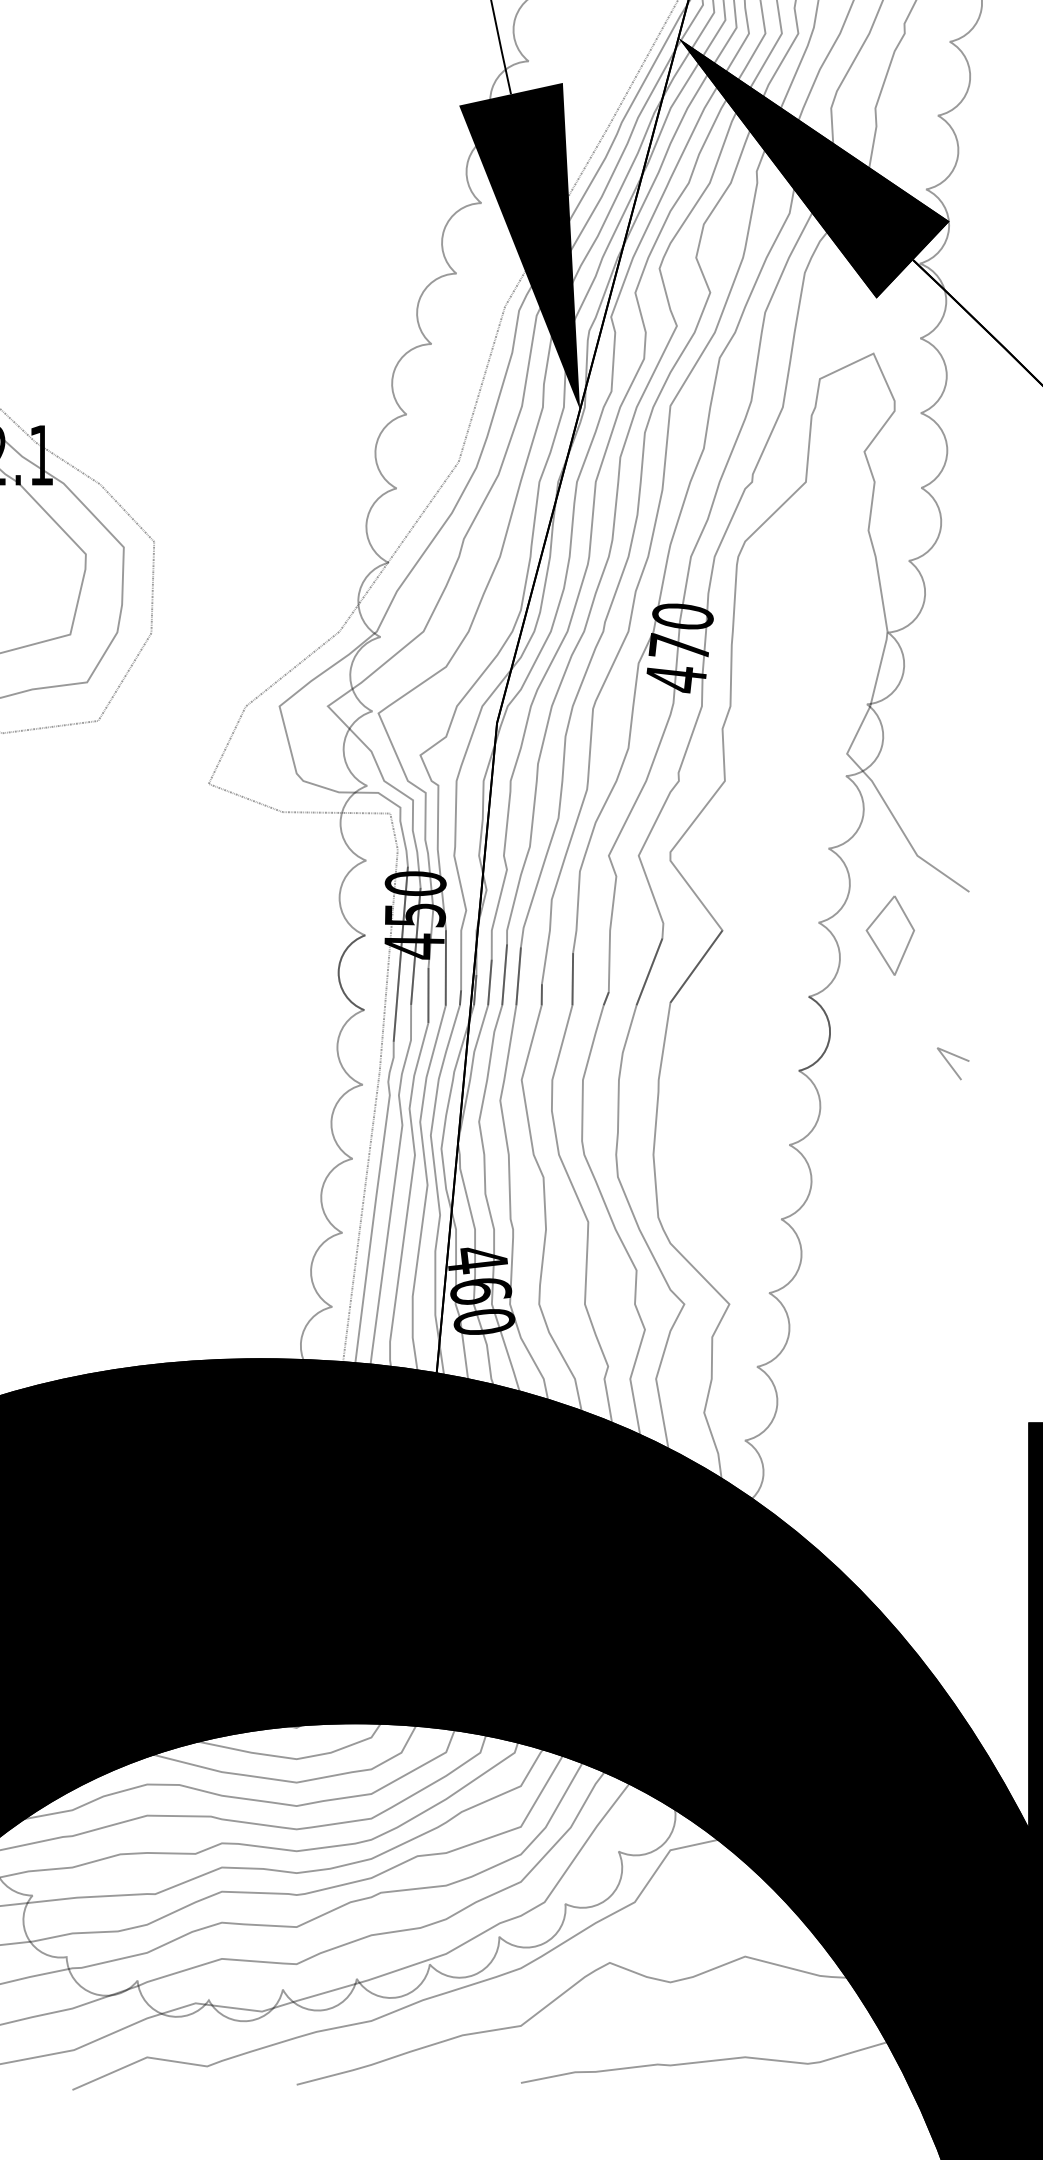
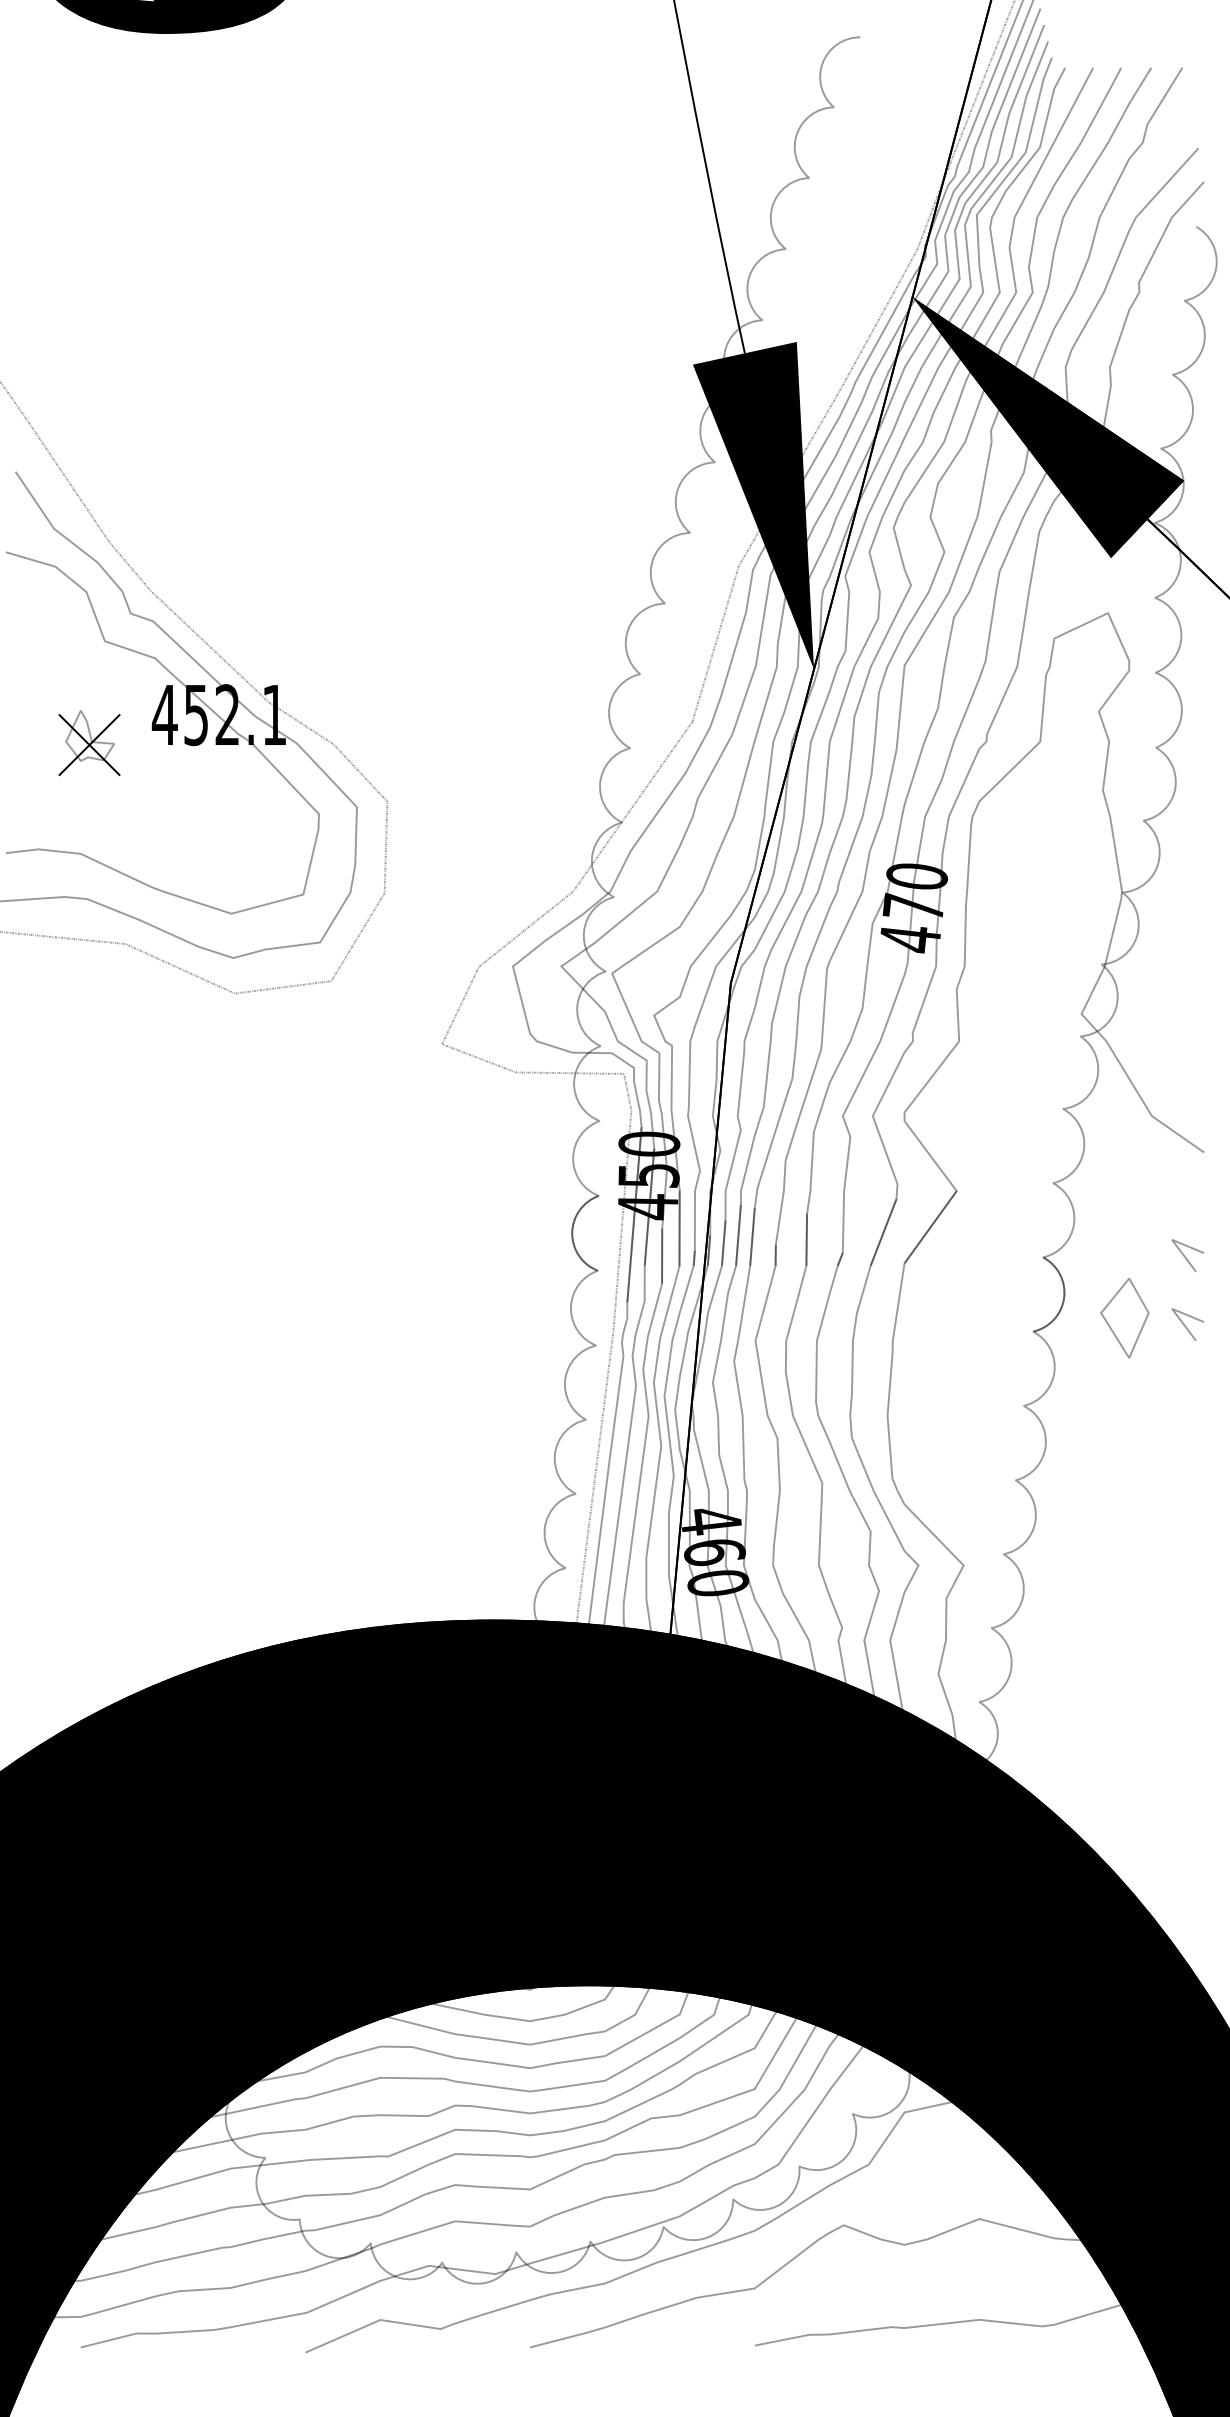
part: (889, 935) -> (1124, 1318), moved
line: (950, 995) -> (1185, 1256), added

